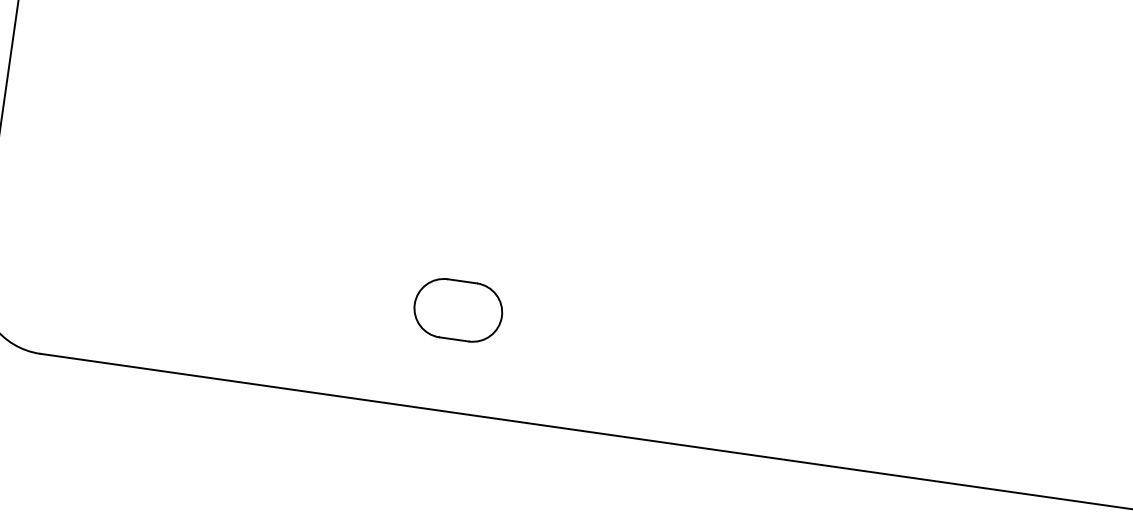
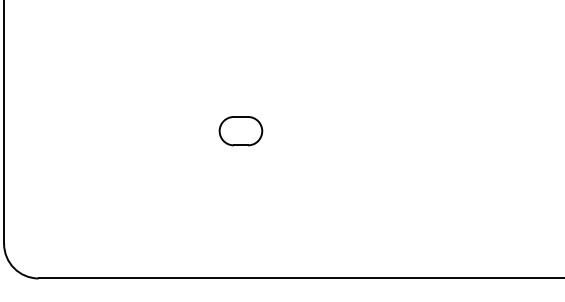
part: (457, 310) -> (240, 131), moved

